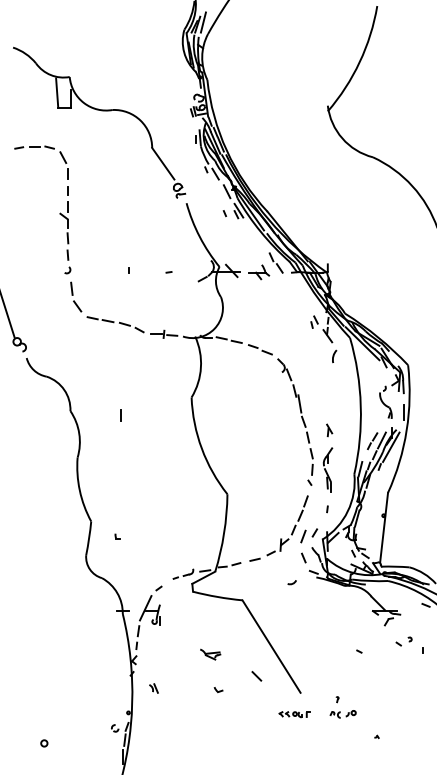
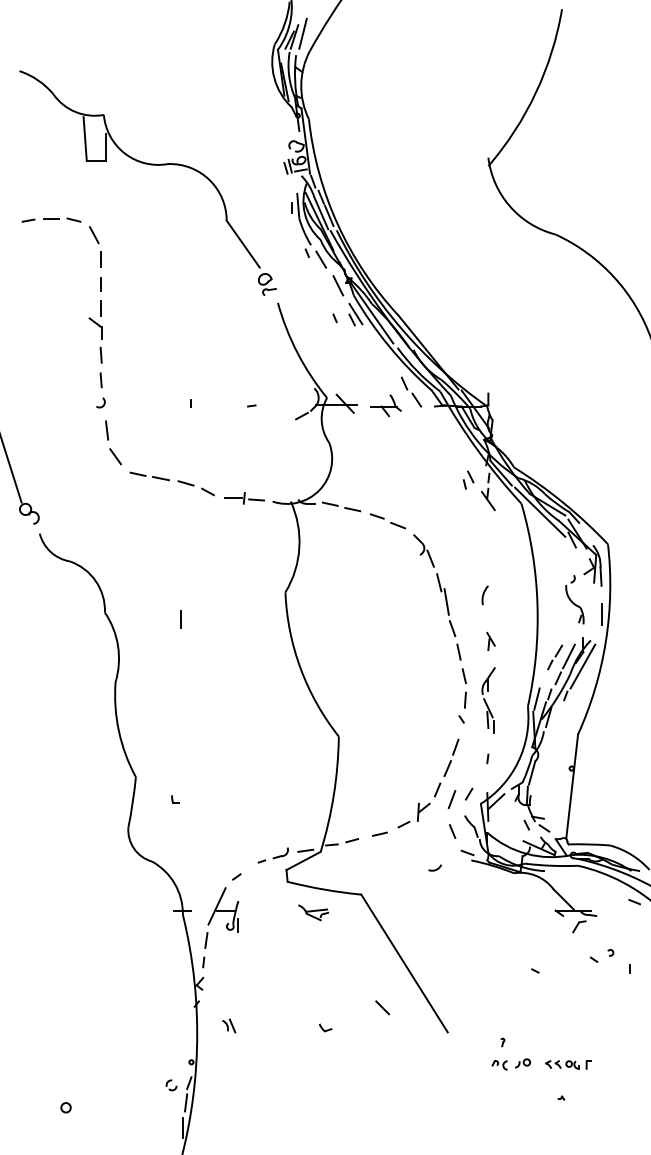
arc: (334, 356) -> (484, 595), moved
part: (210, 654) -> (313, 912), moved
part: (294, 714) -> (568, 1064), moved

